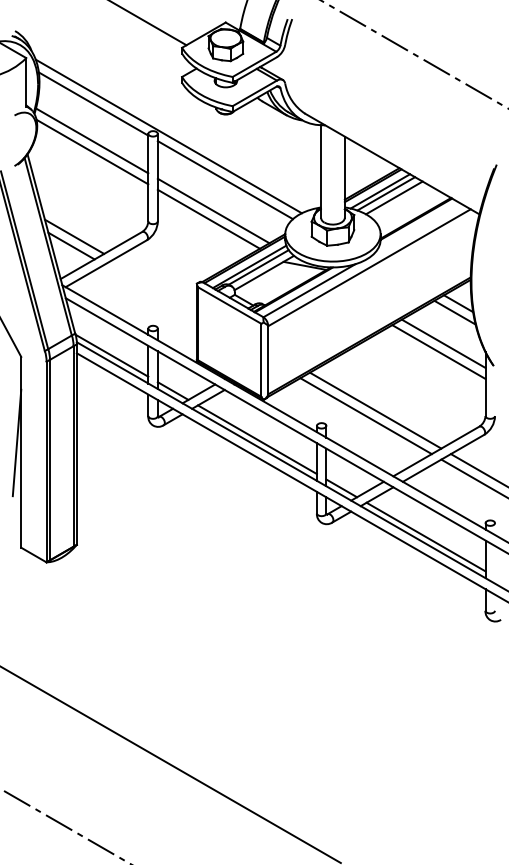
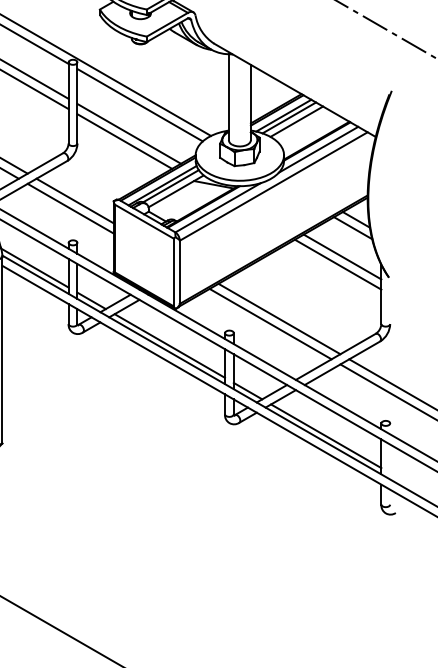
line: (417, 227) -> (318, 149), added
line: (154, 283) -> (74, 201), added
line: (150, 291) -> (70, 208), added

